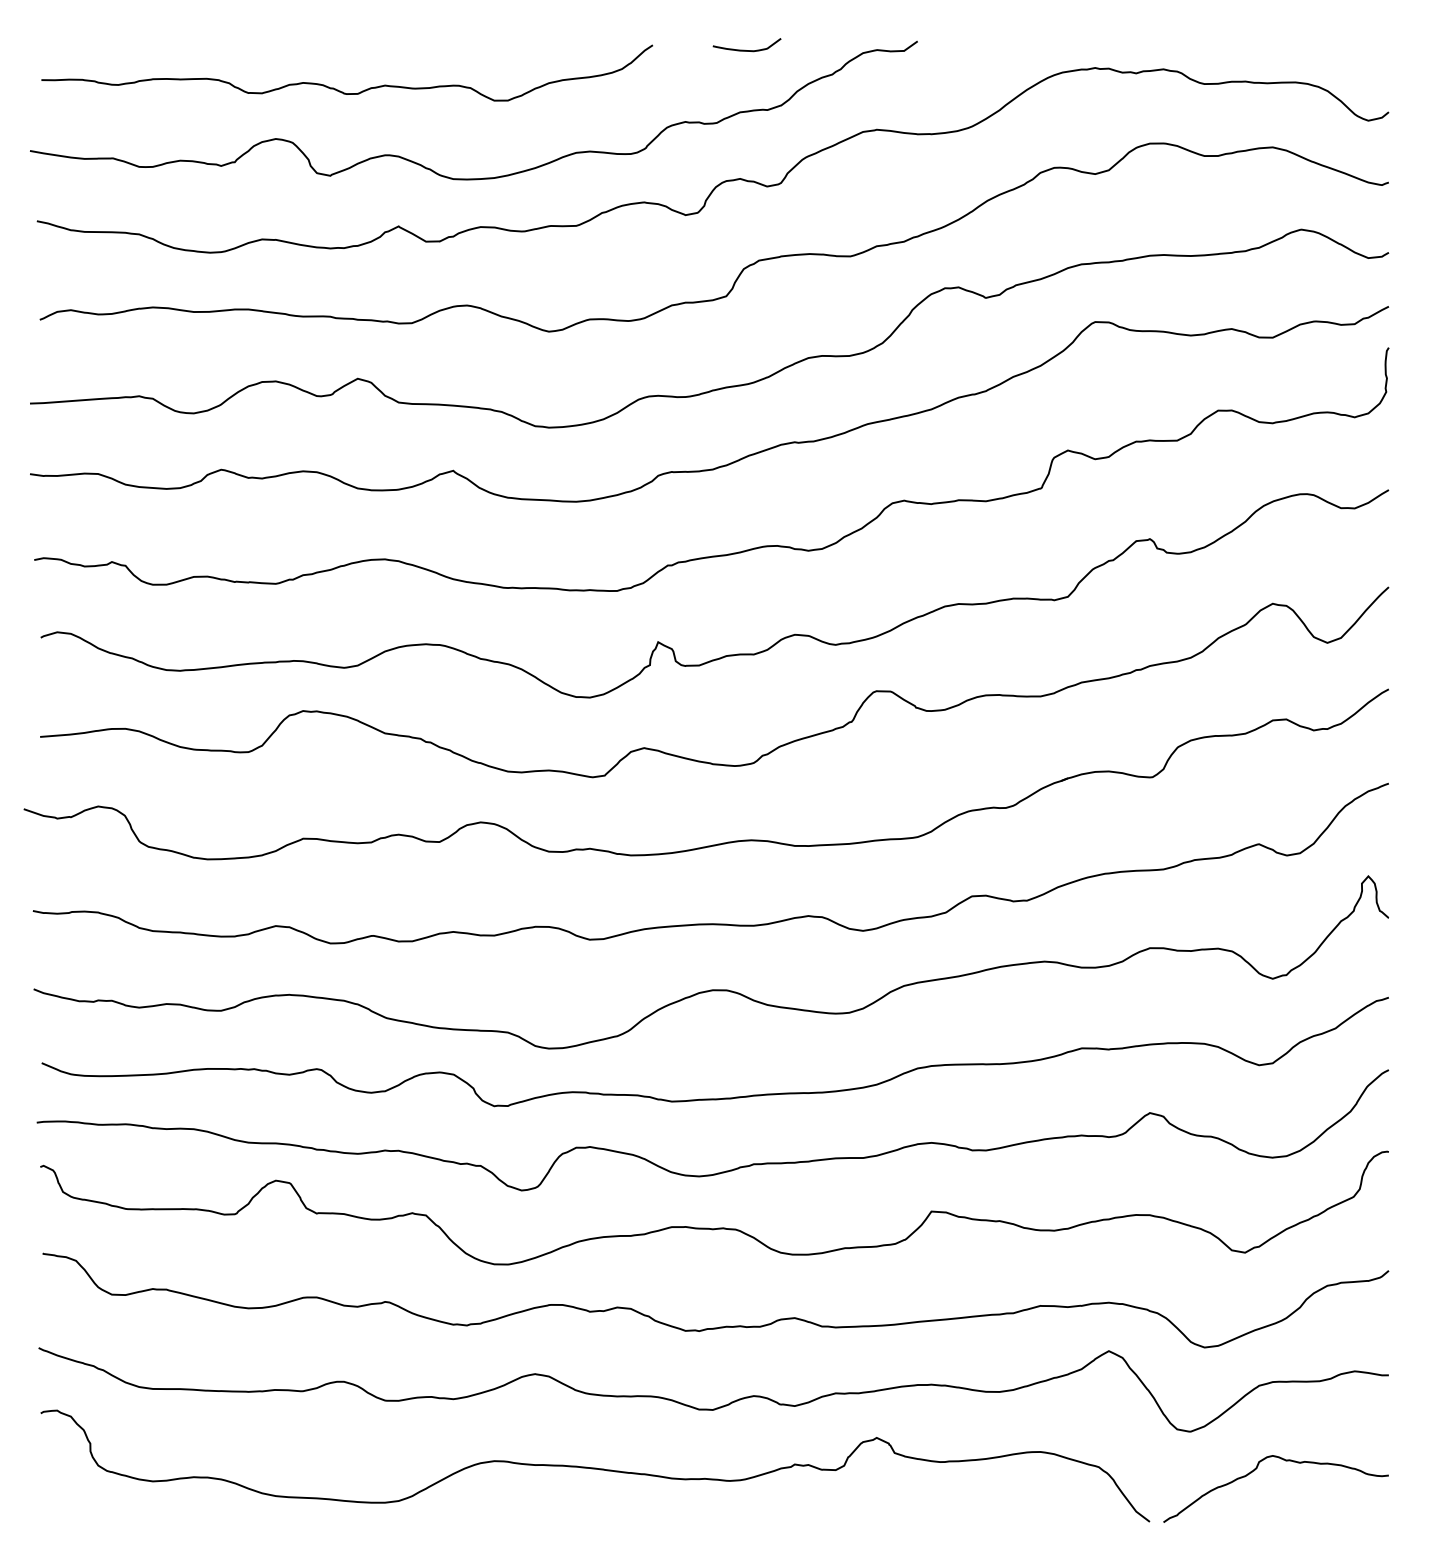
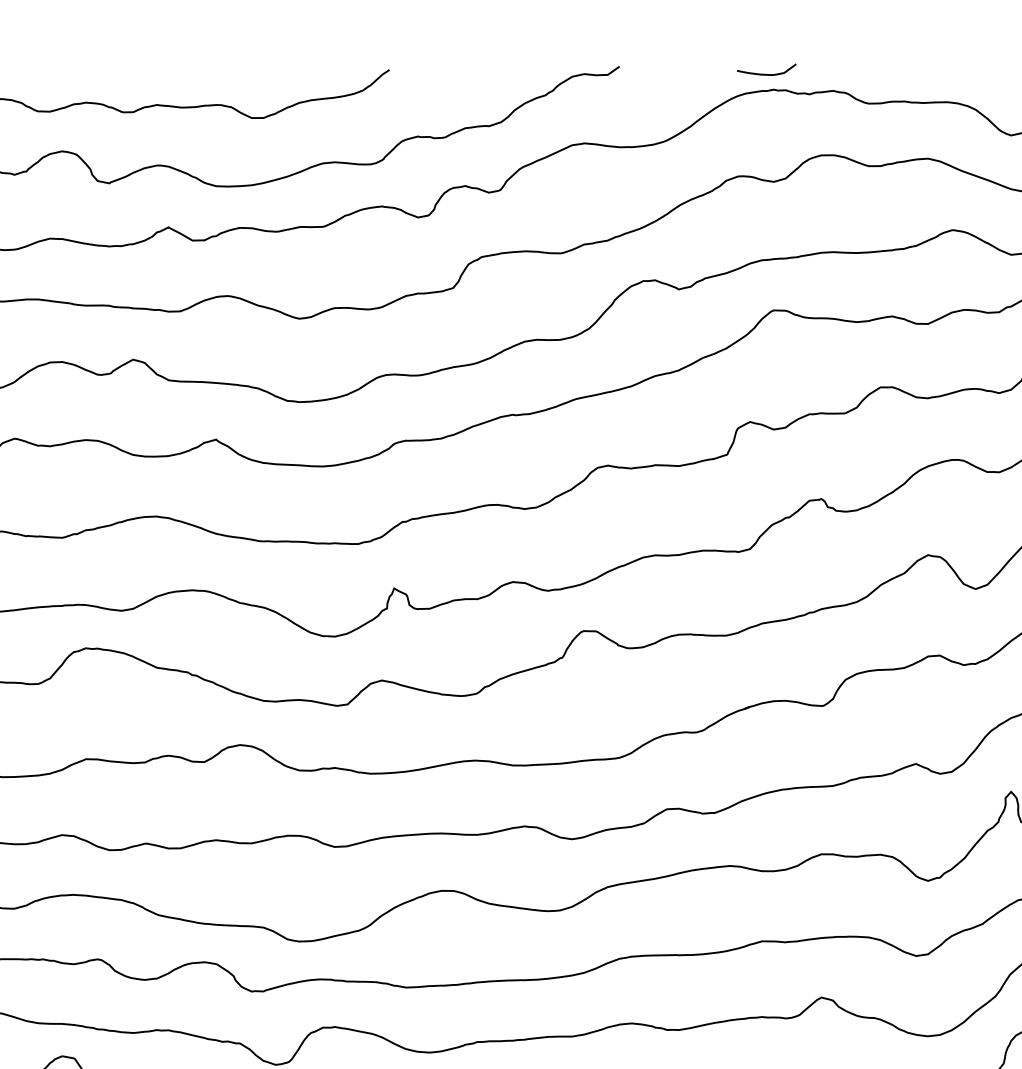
curve: (744, 49) -> (764, 73), moved

